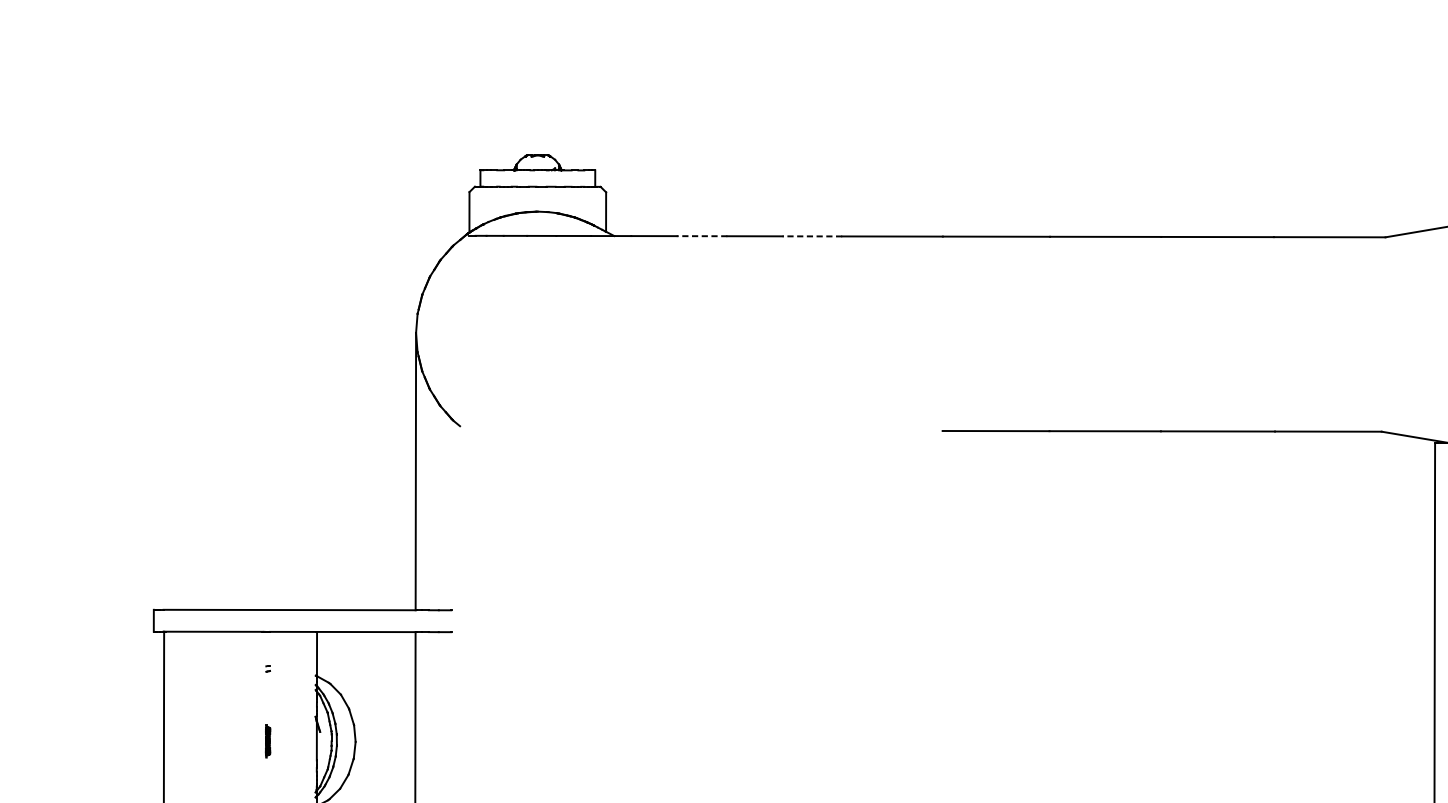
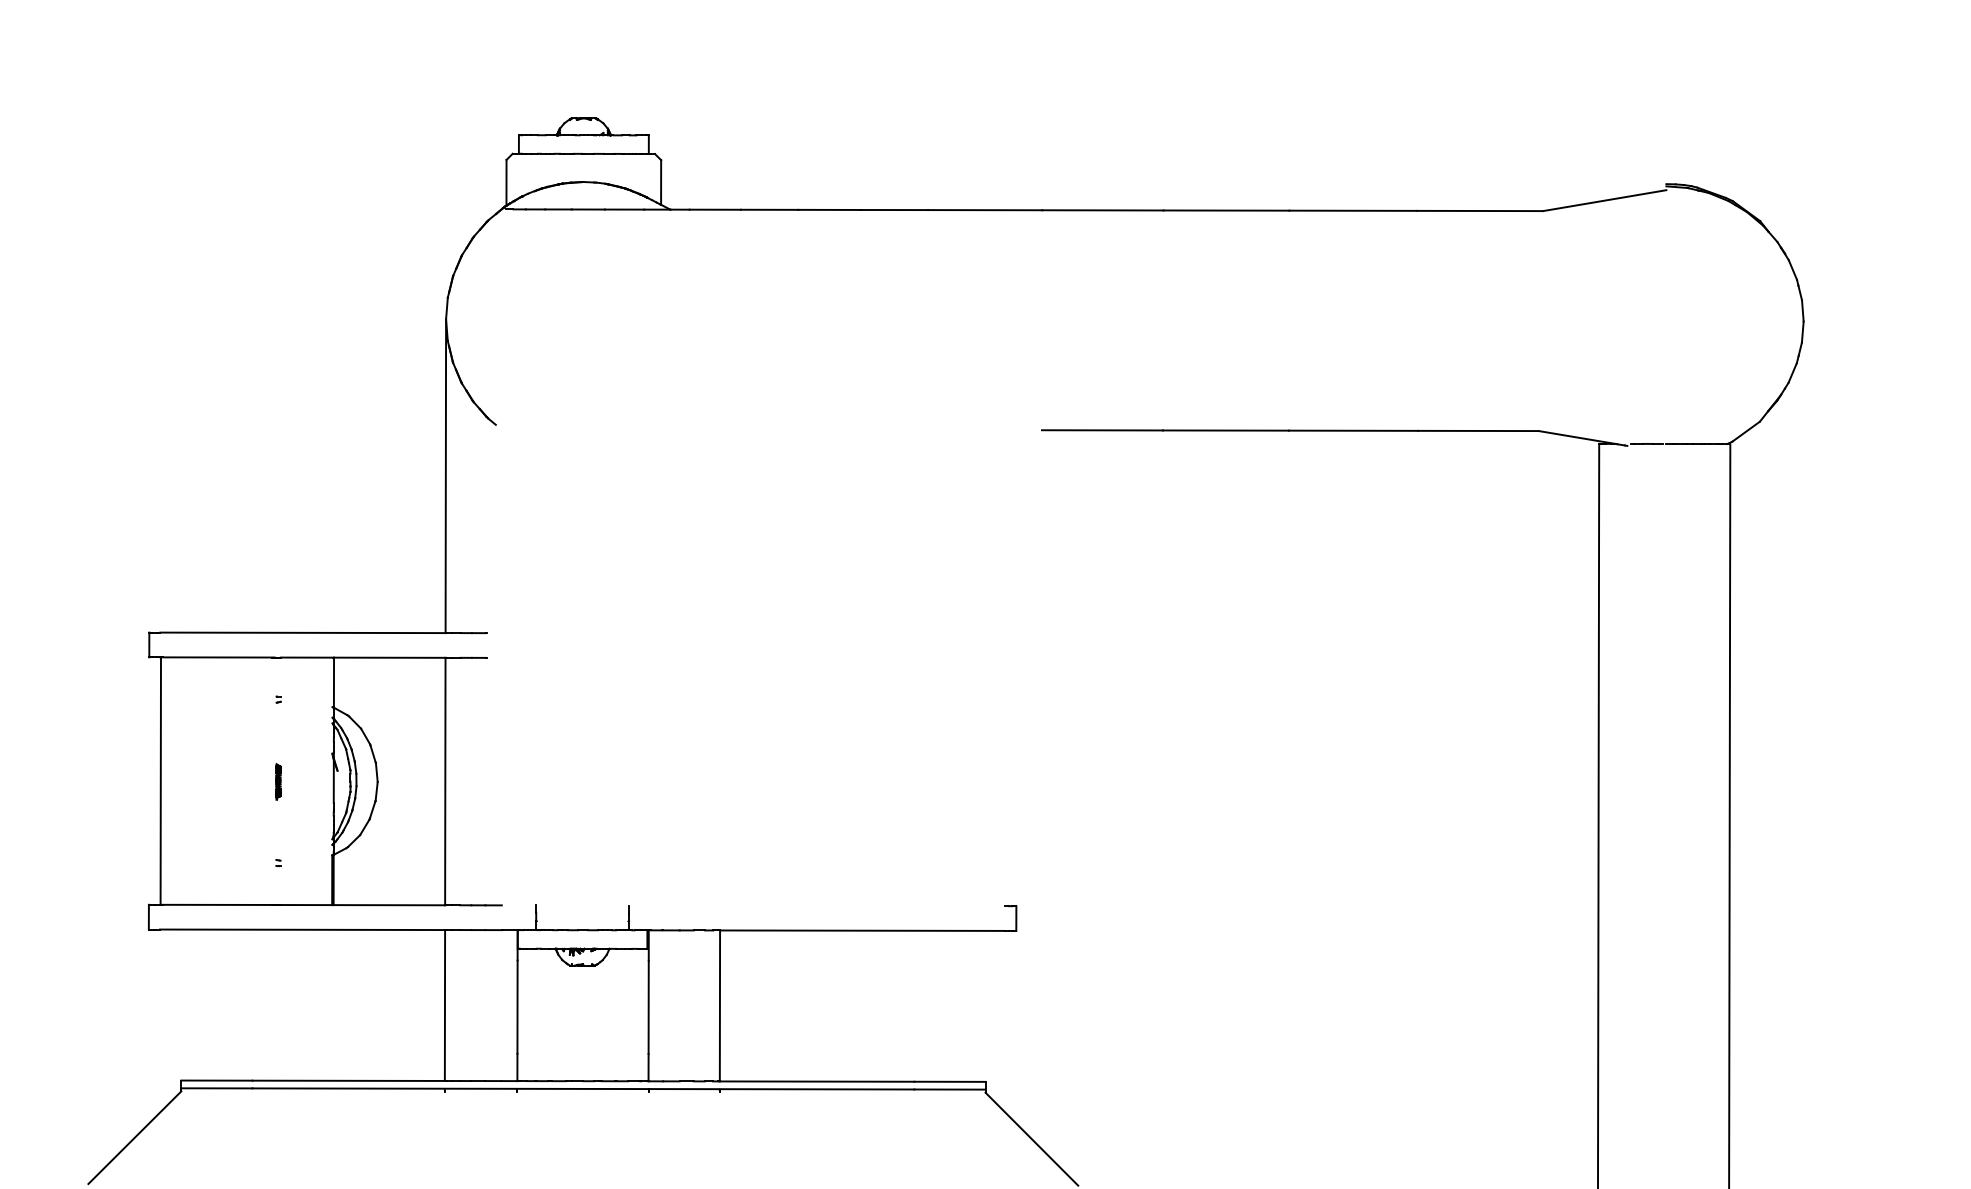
line: (701, 235) -> (769, 209), dashed -> solid
line: (812, 236) -> (894, 210), dashed -> solid

